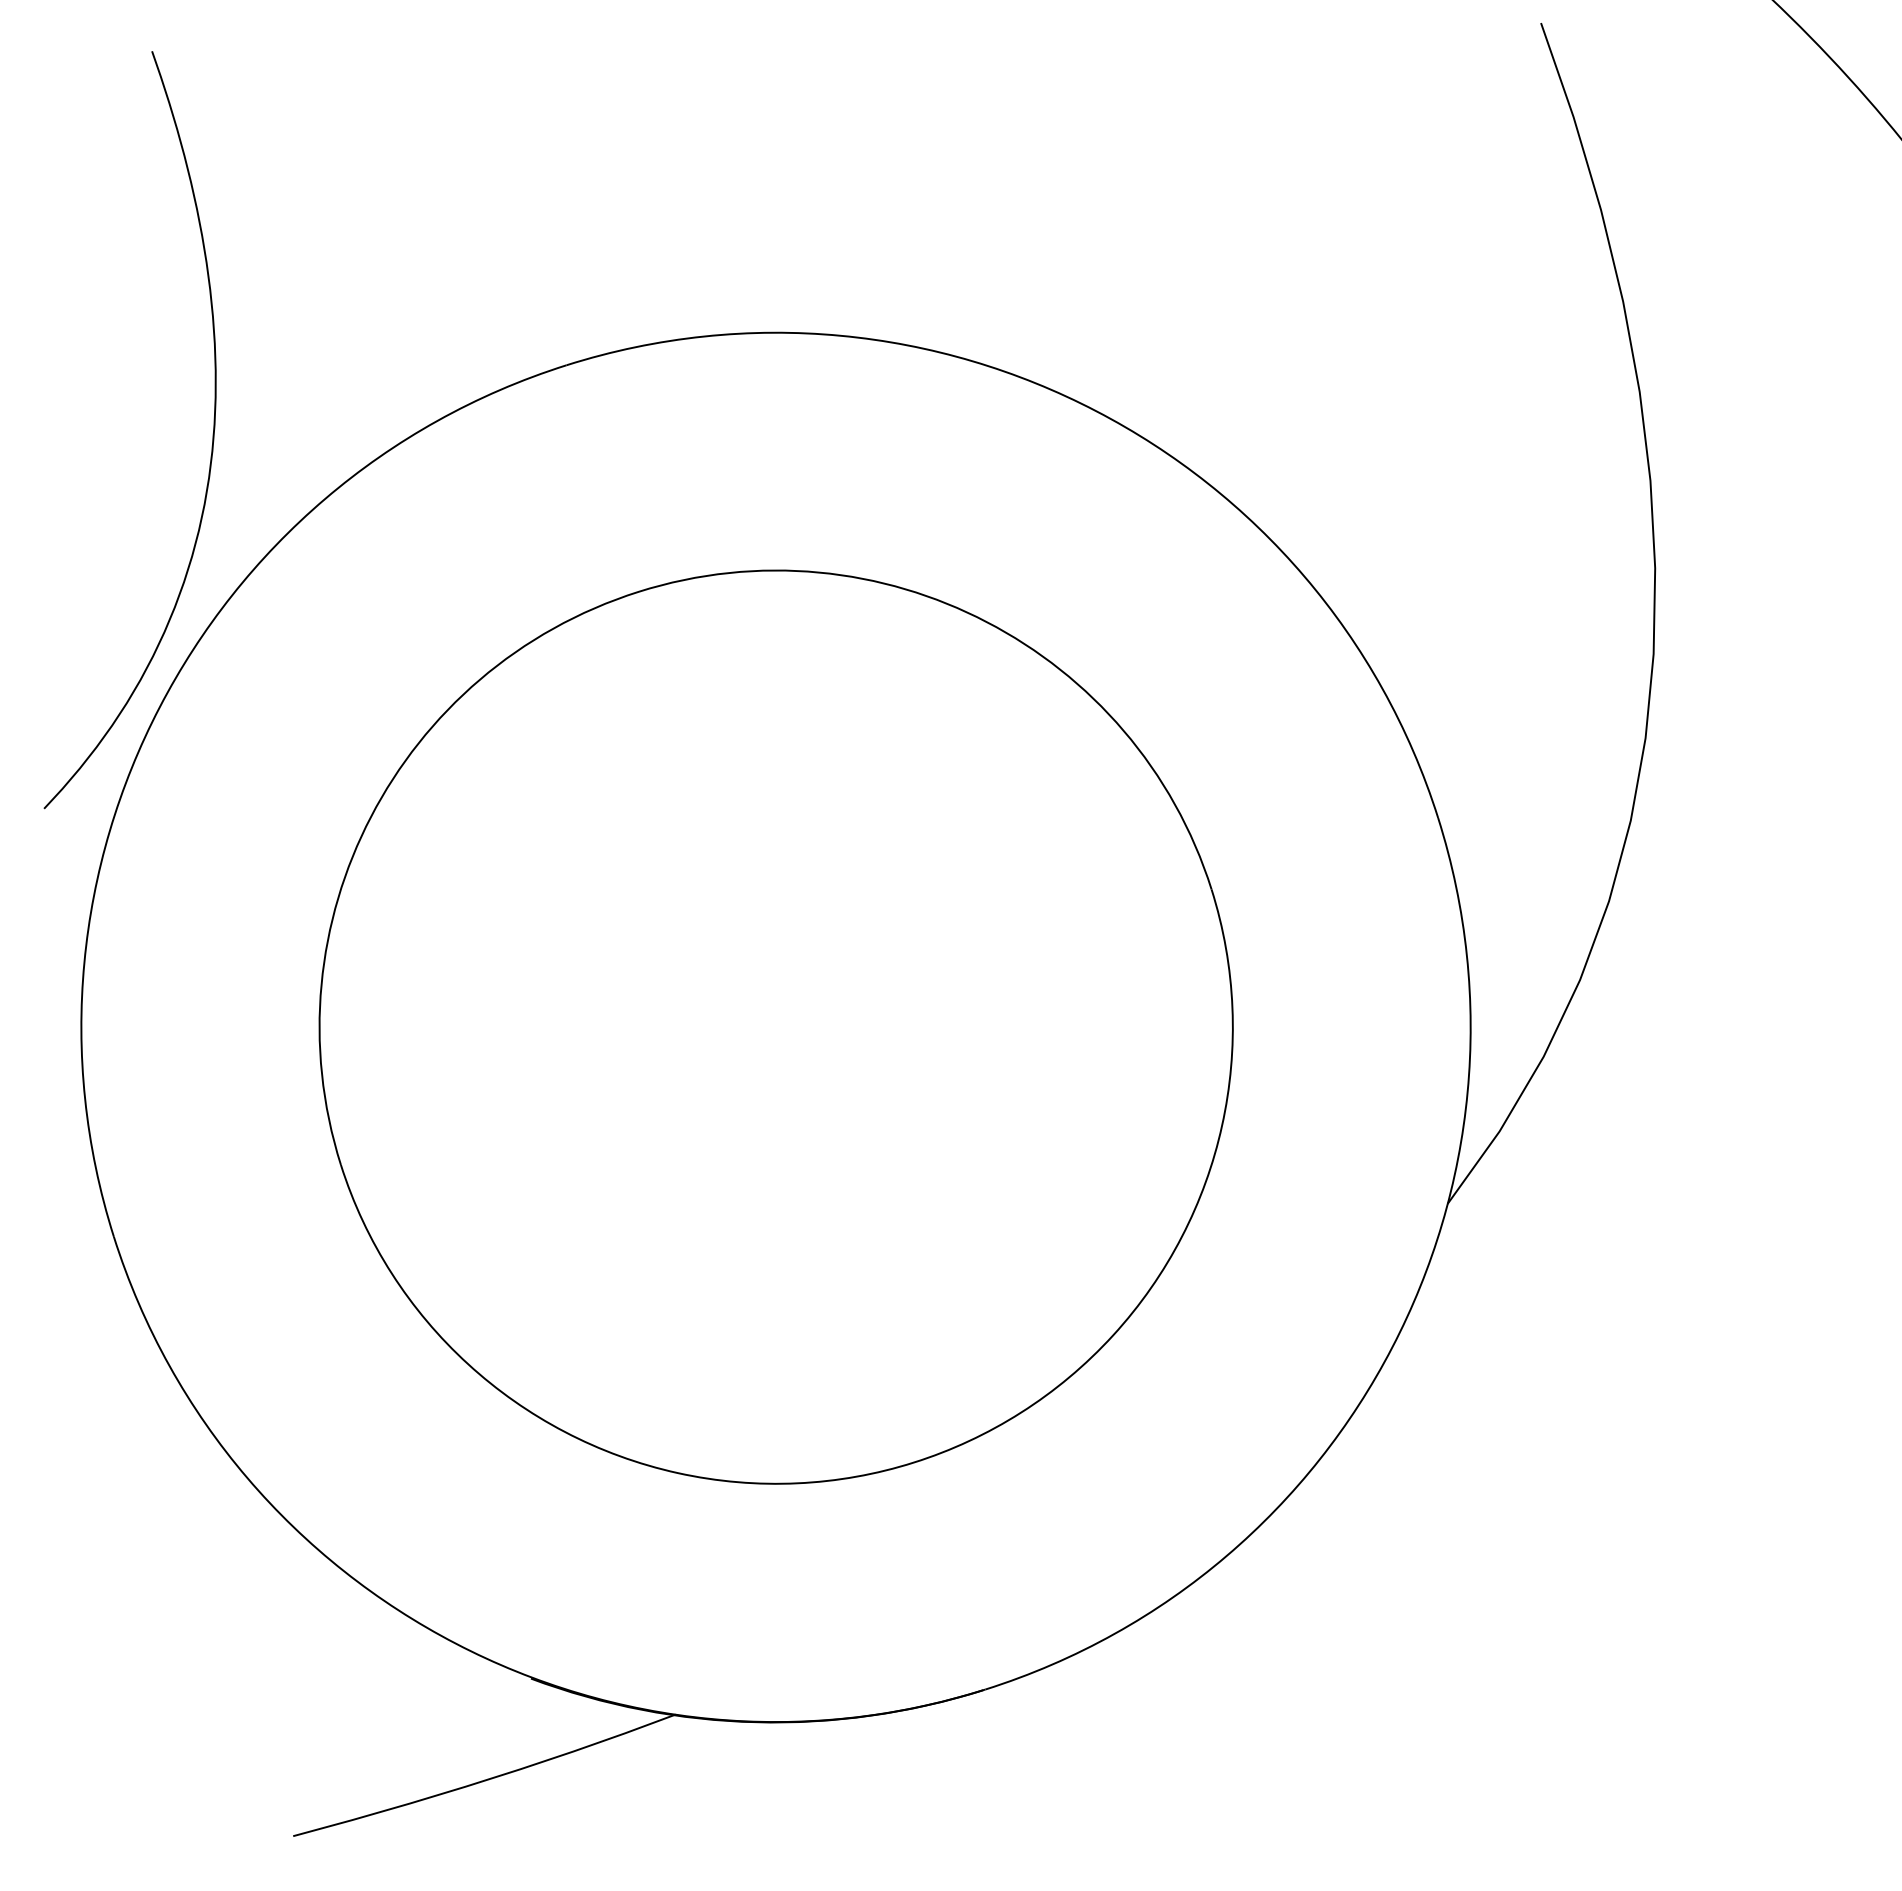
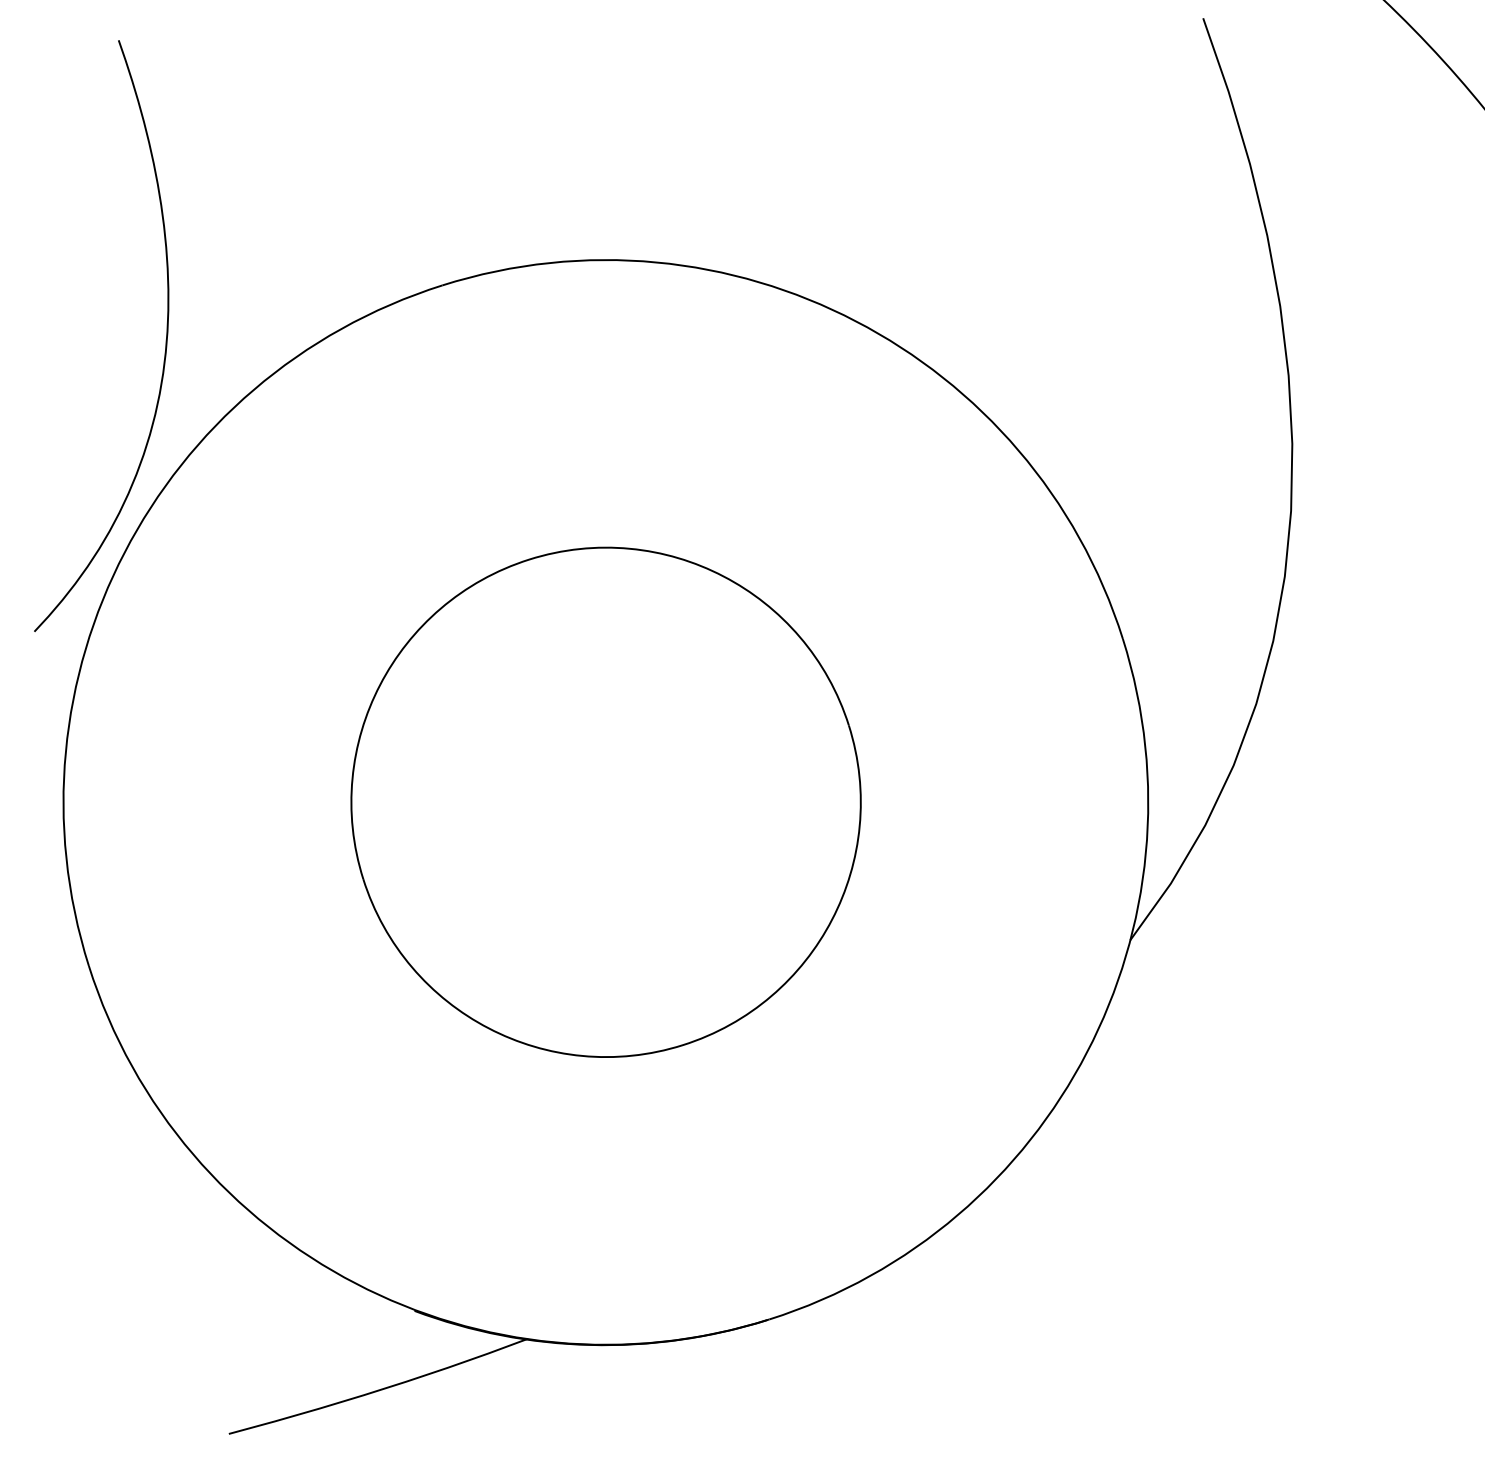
part: (776, 1027) -> (606, 802), size x0.71

